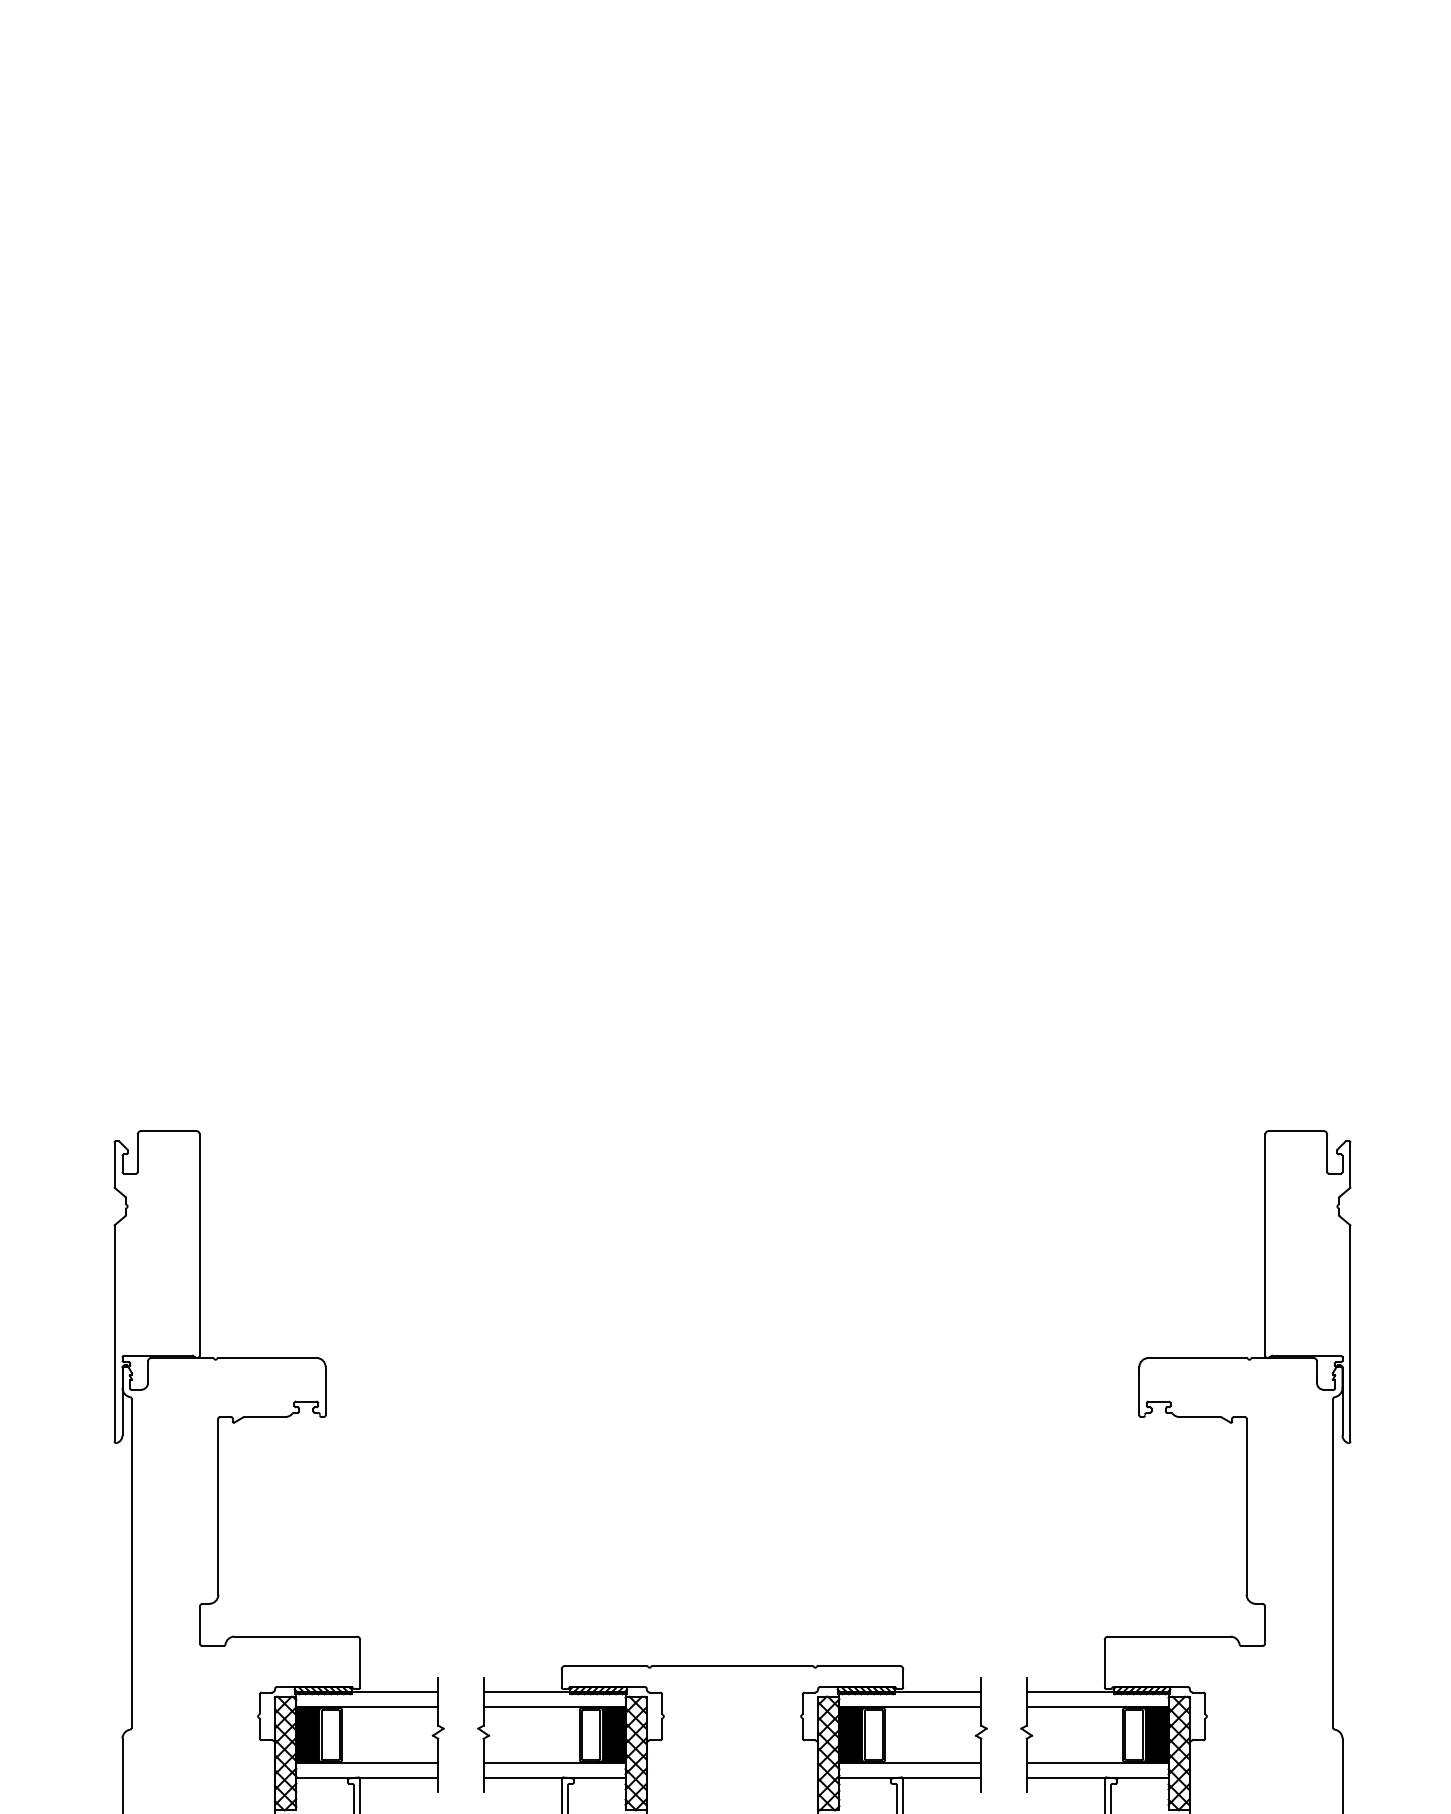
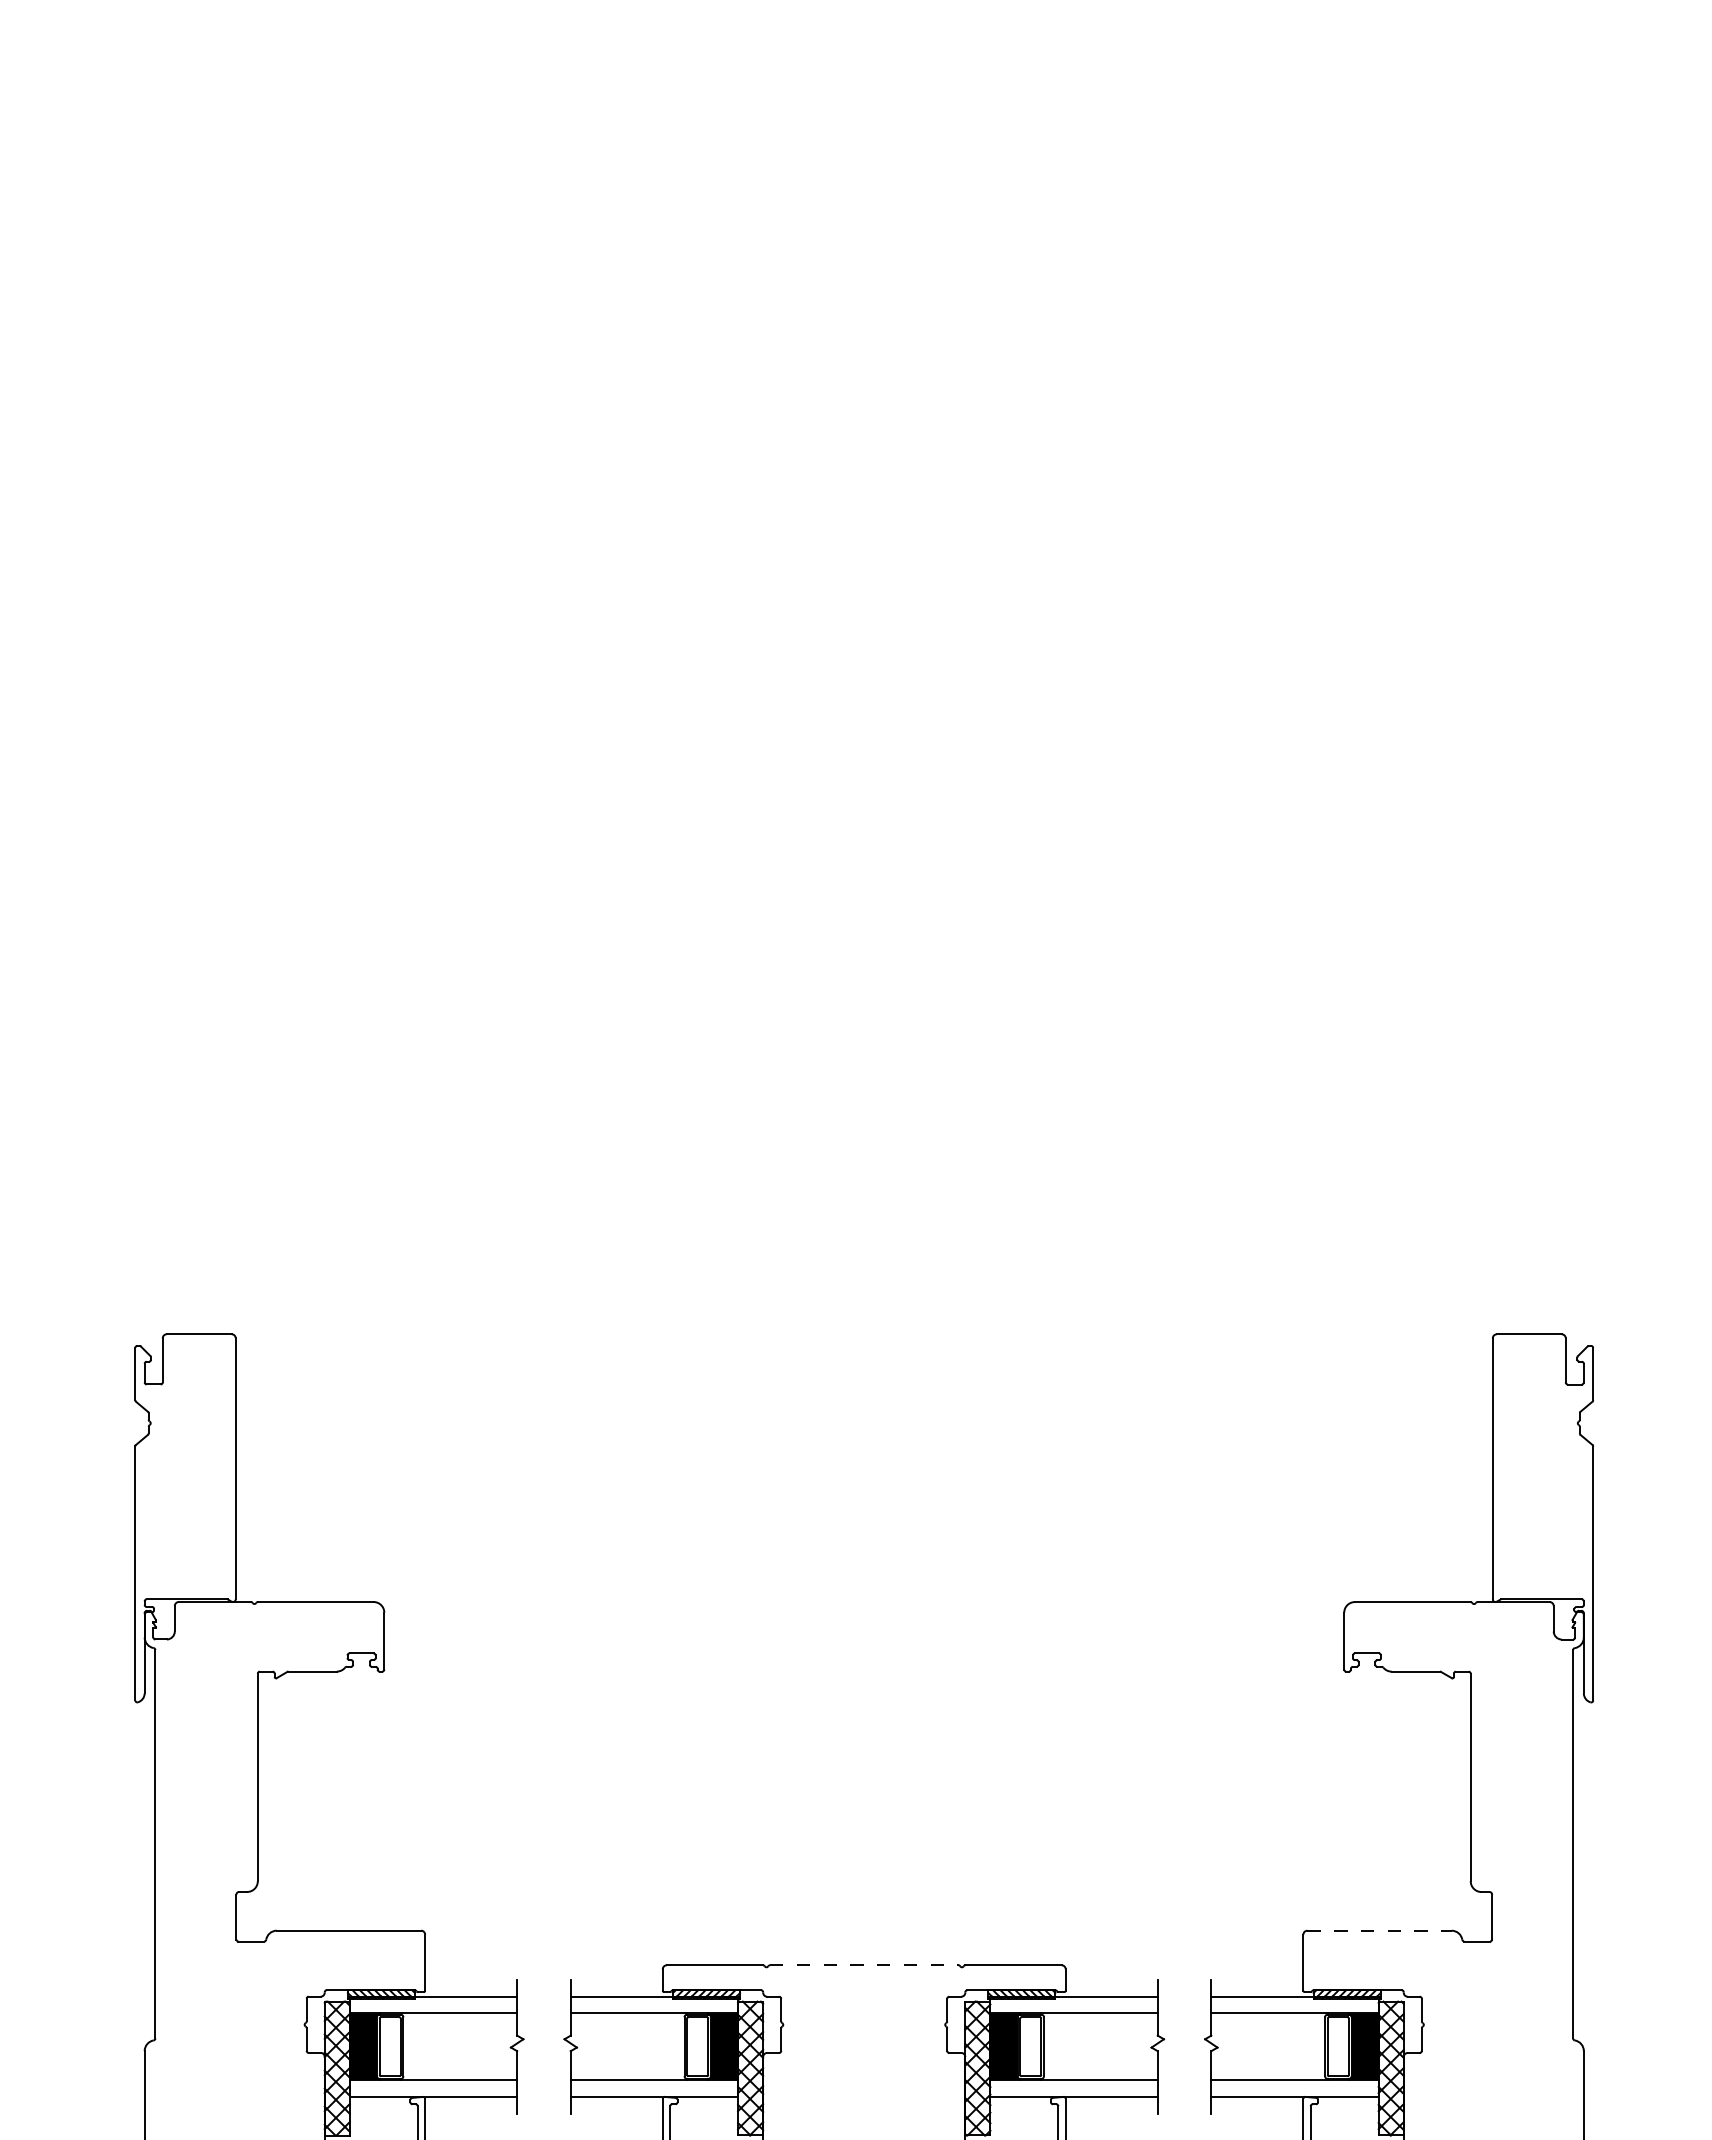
line: (1169, 1636) -> (1379, 1930), solid -> dashed
line: (732, 1665) -> (864, 1964), solid -> dashed

